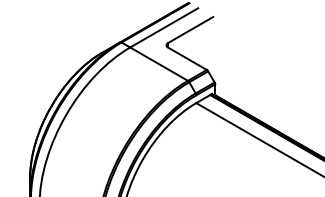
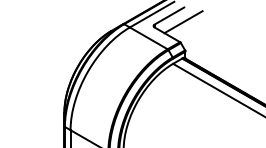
line: (212, 39) -> (183, 22), added

